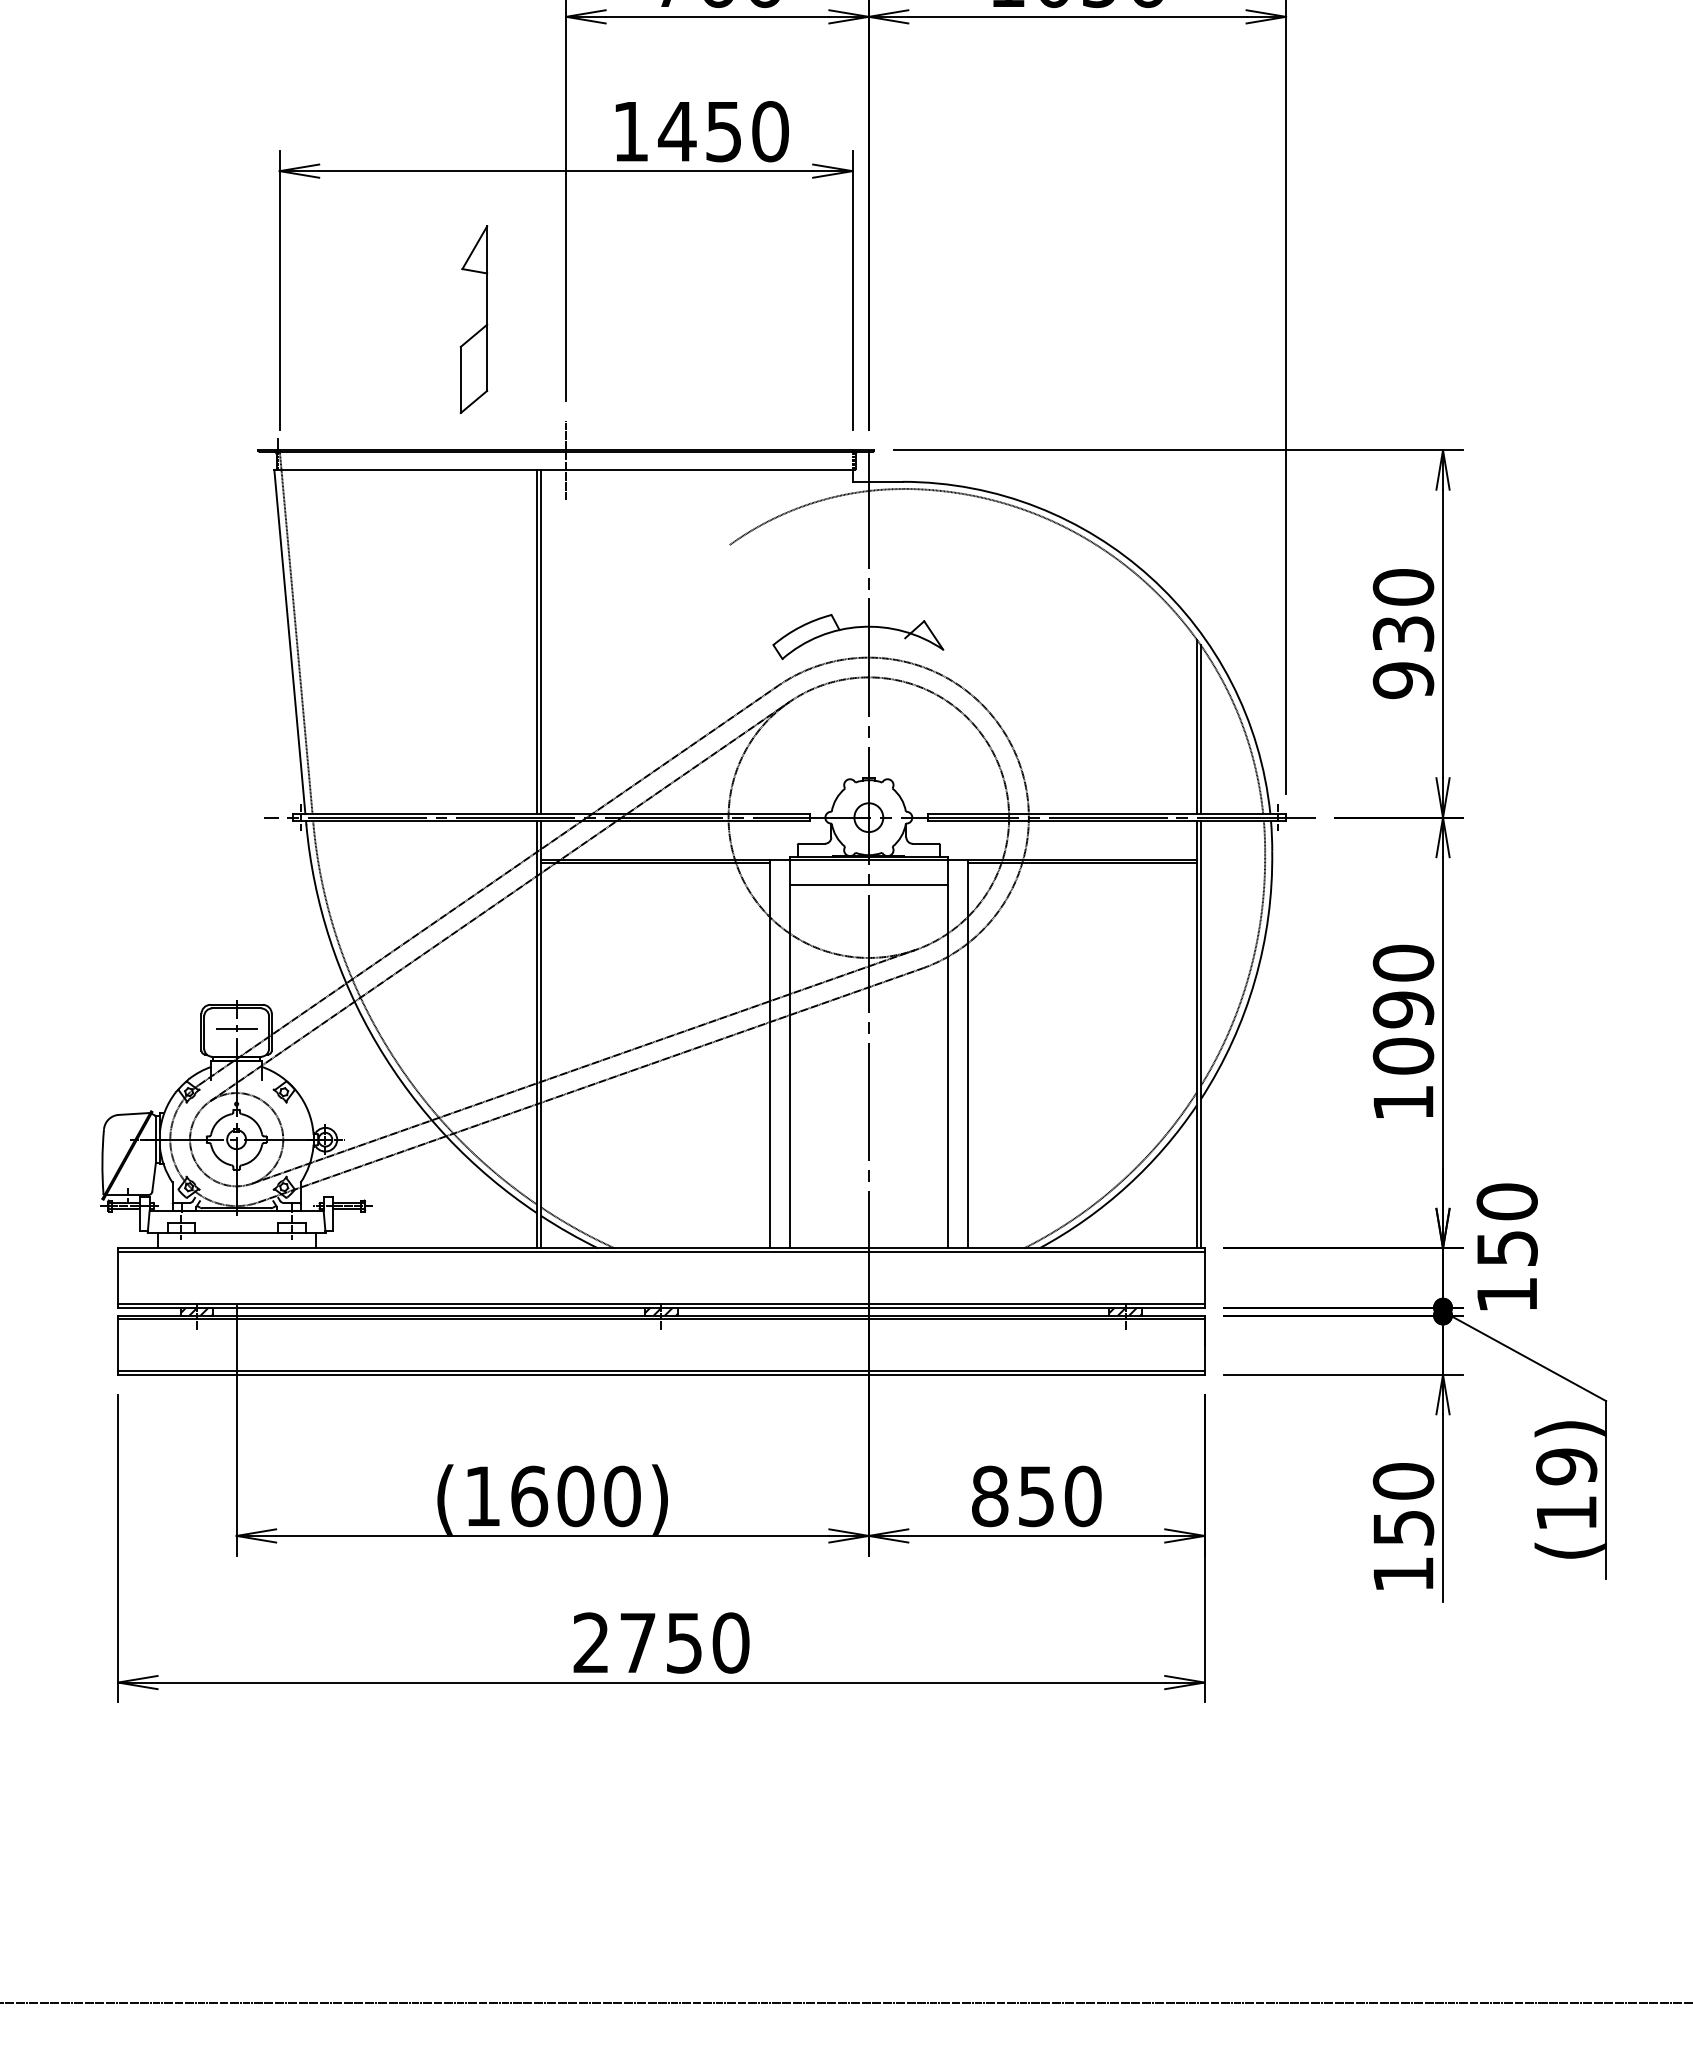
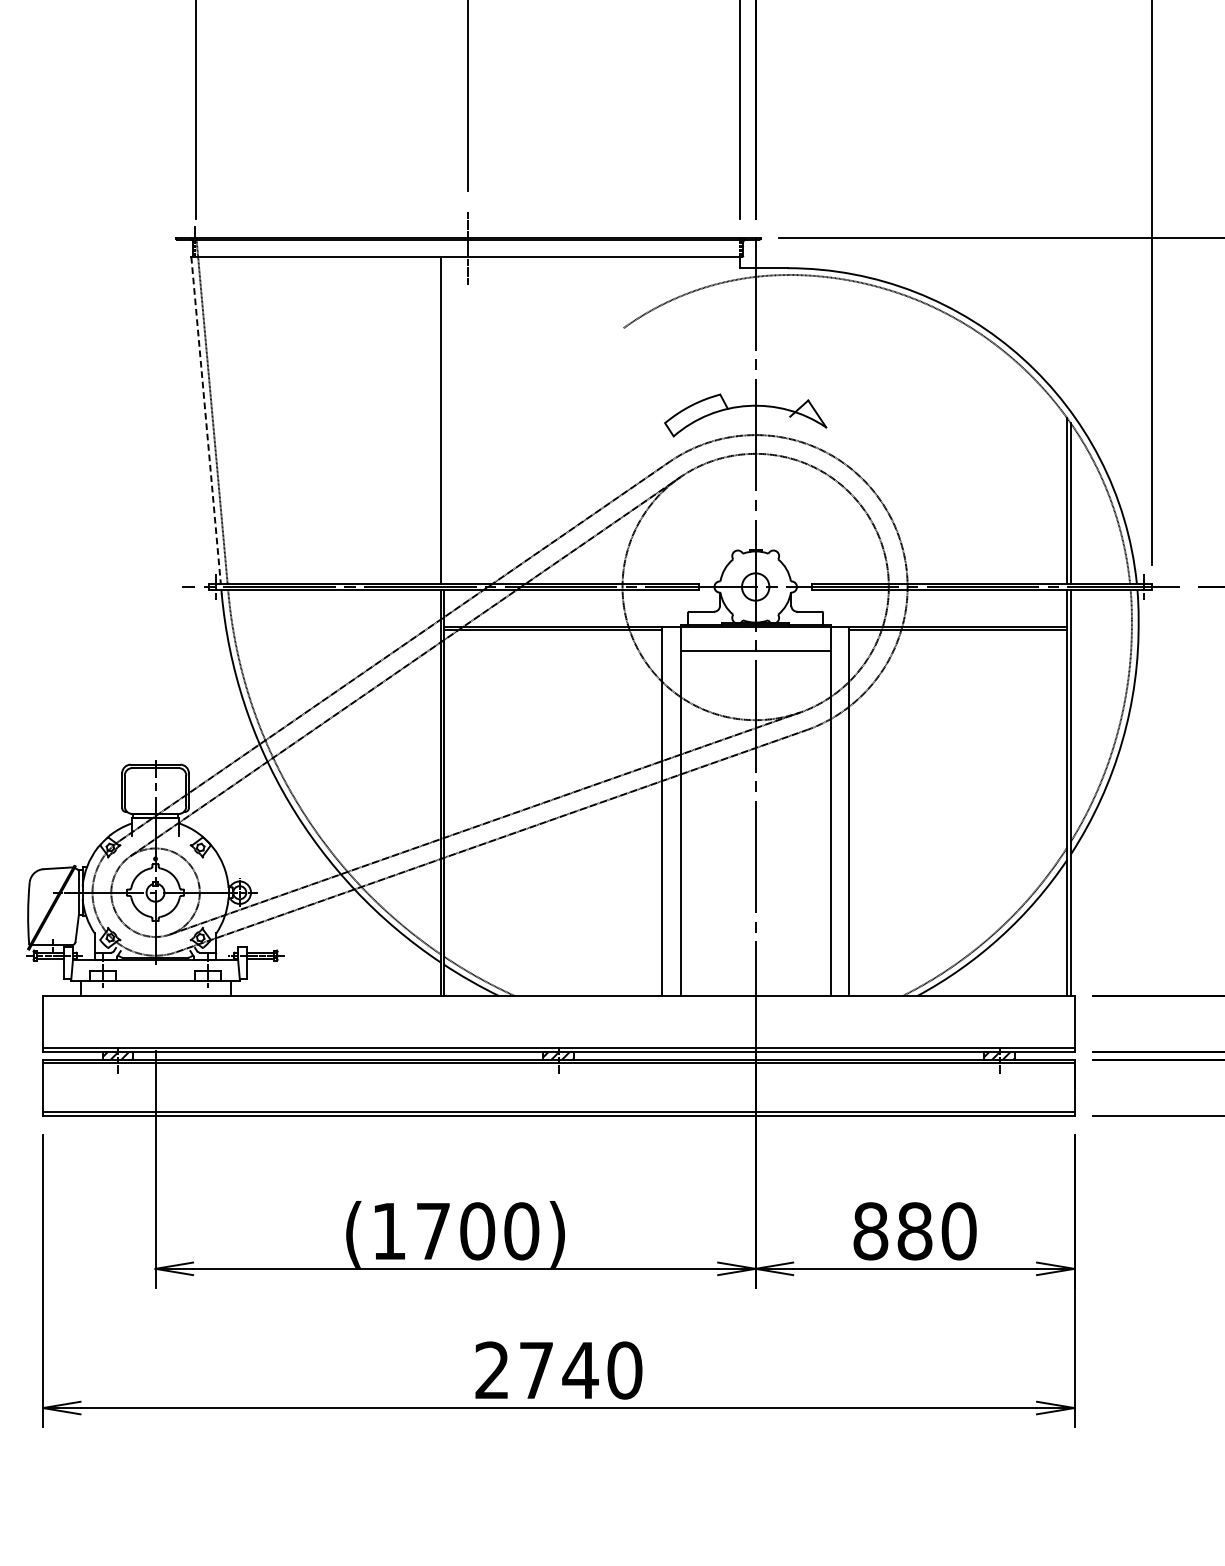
part: (482, 327) -> (388, 121), removed
line: (540, 641) -> (443, 419), removed
line: (289, 642) -> (205, 420), solid -> dashed
line: (236, 1029) -> (155, 788), removed
line: (661, 1252) -> (558, 999), removed
text: (529, 1496) -> (433, 1231), (1600) -> (1700)
text: (1036, 1496) -> (914, 1231), 850 -> 880
text: (684, 1643) -> (580, 1370), 2750 -> 2740

